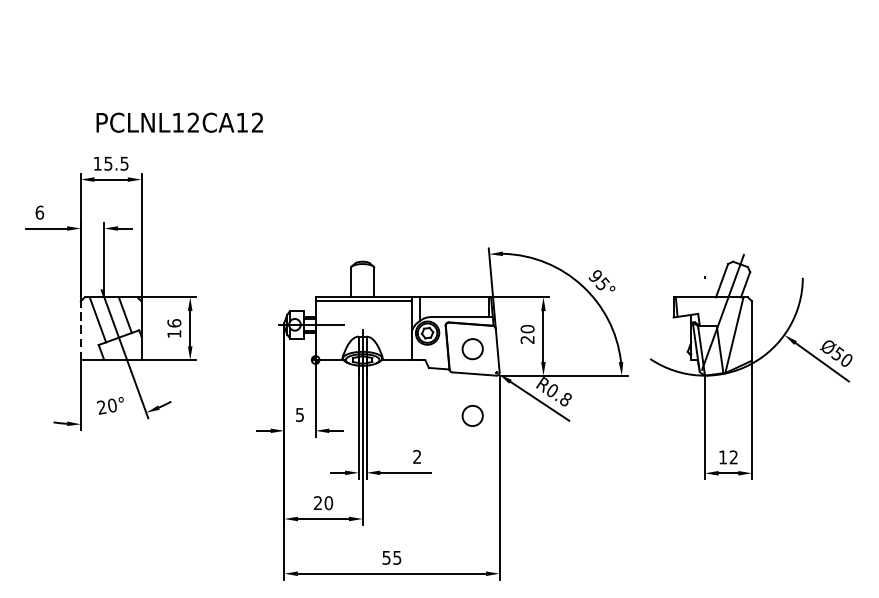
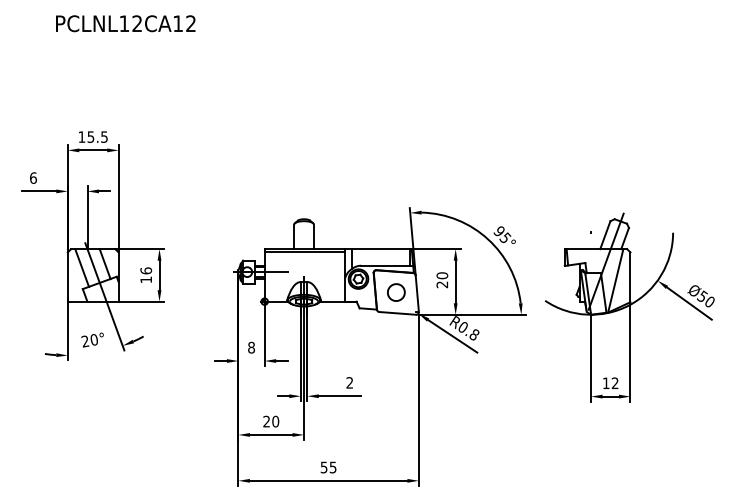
text: (179, 122) -> (125, 23), moved
line: (80, 331) -> (67, 277), dashed -> solid
curve: (474, 407) -> (397, 341), removed
text: (299, 414) -> (251, 347), 5 -> 8

